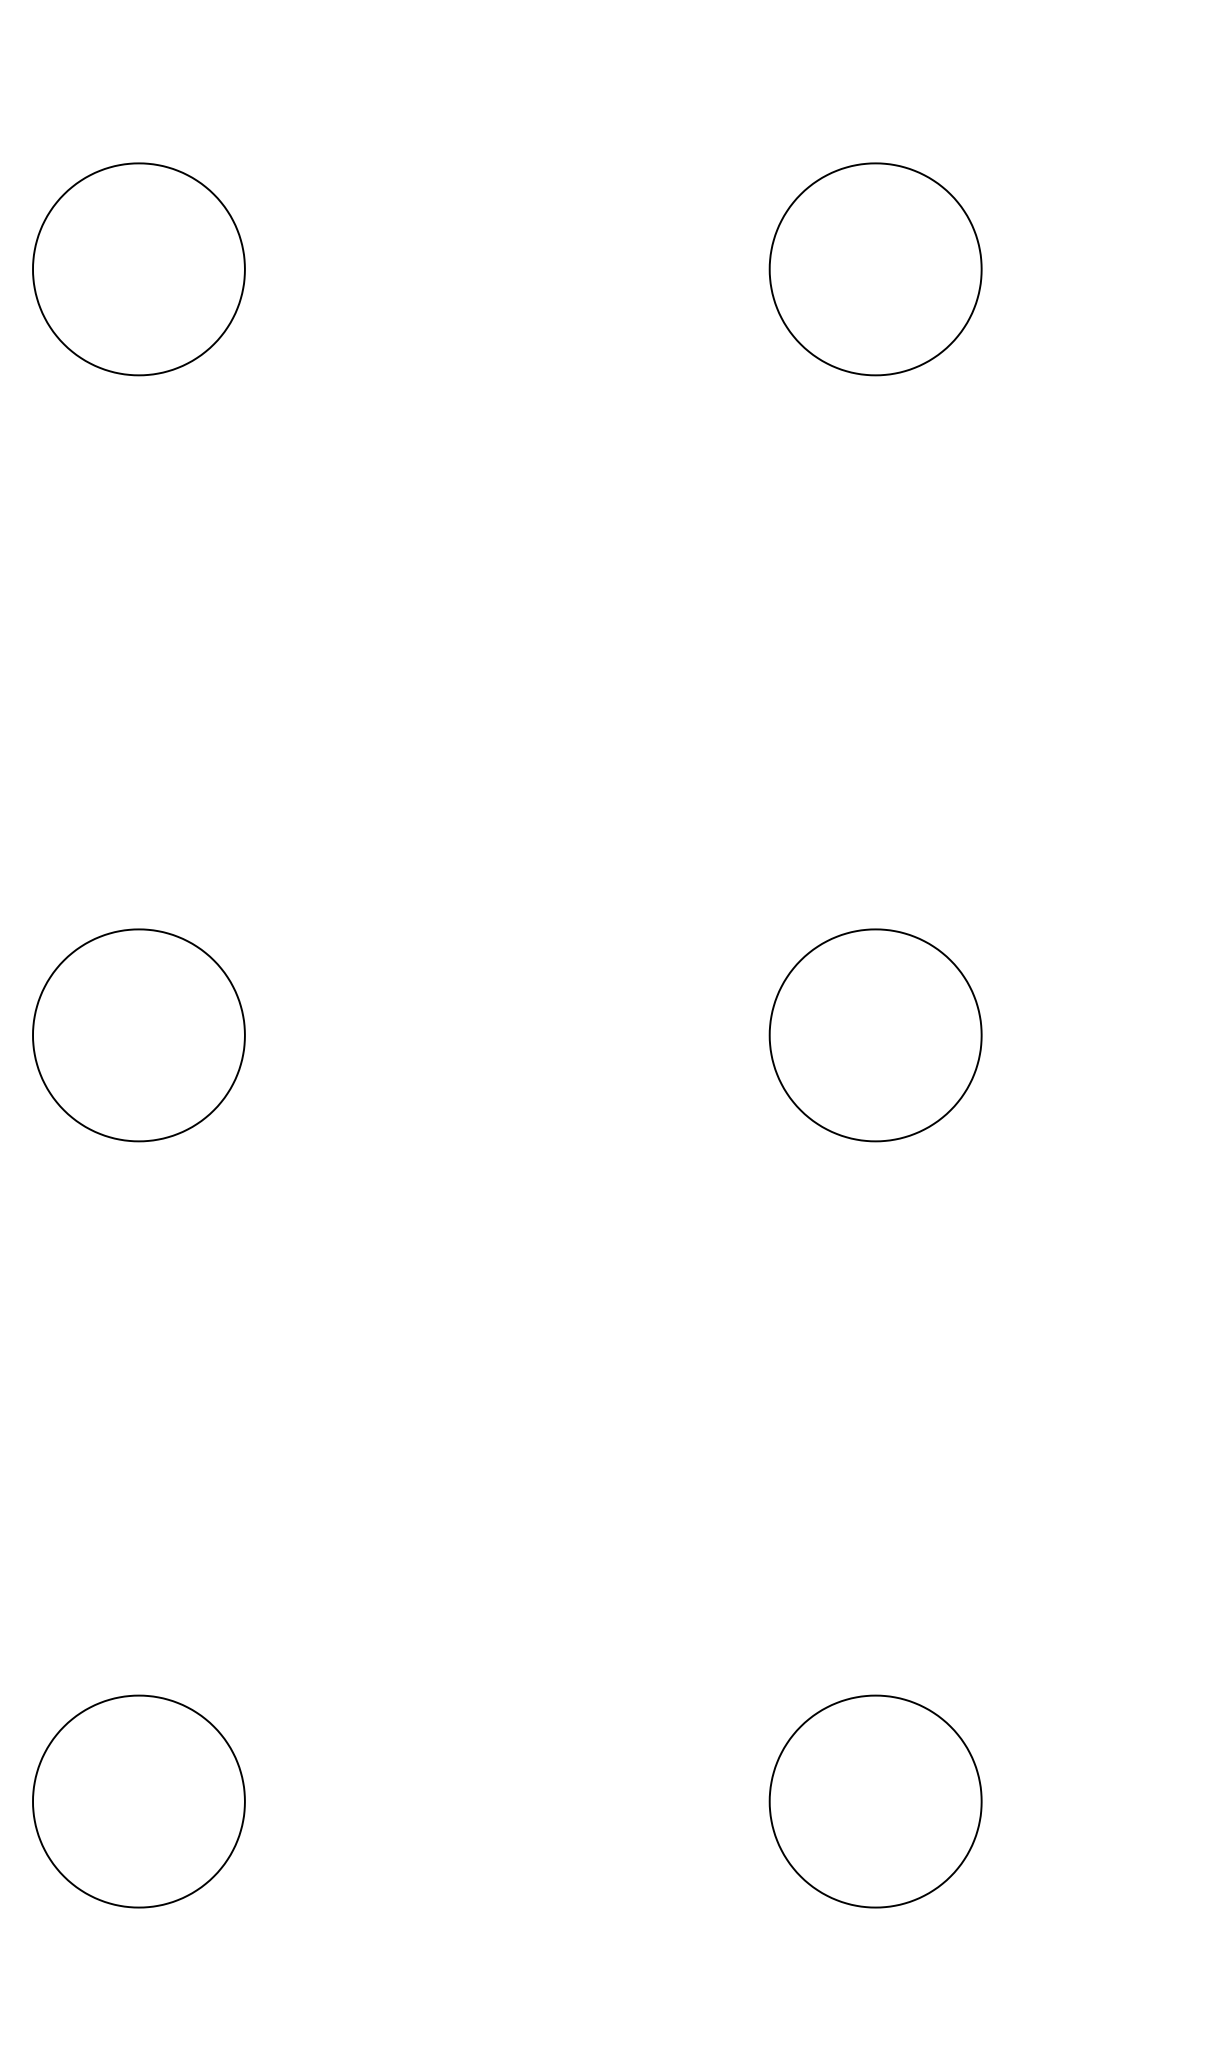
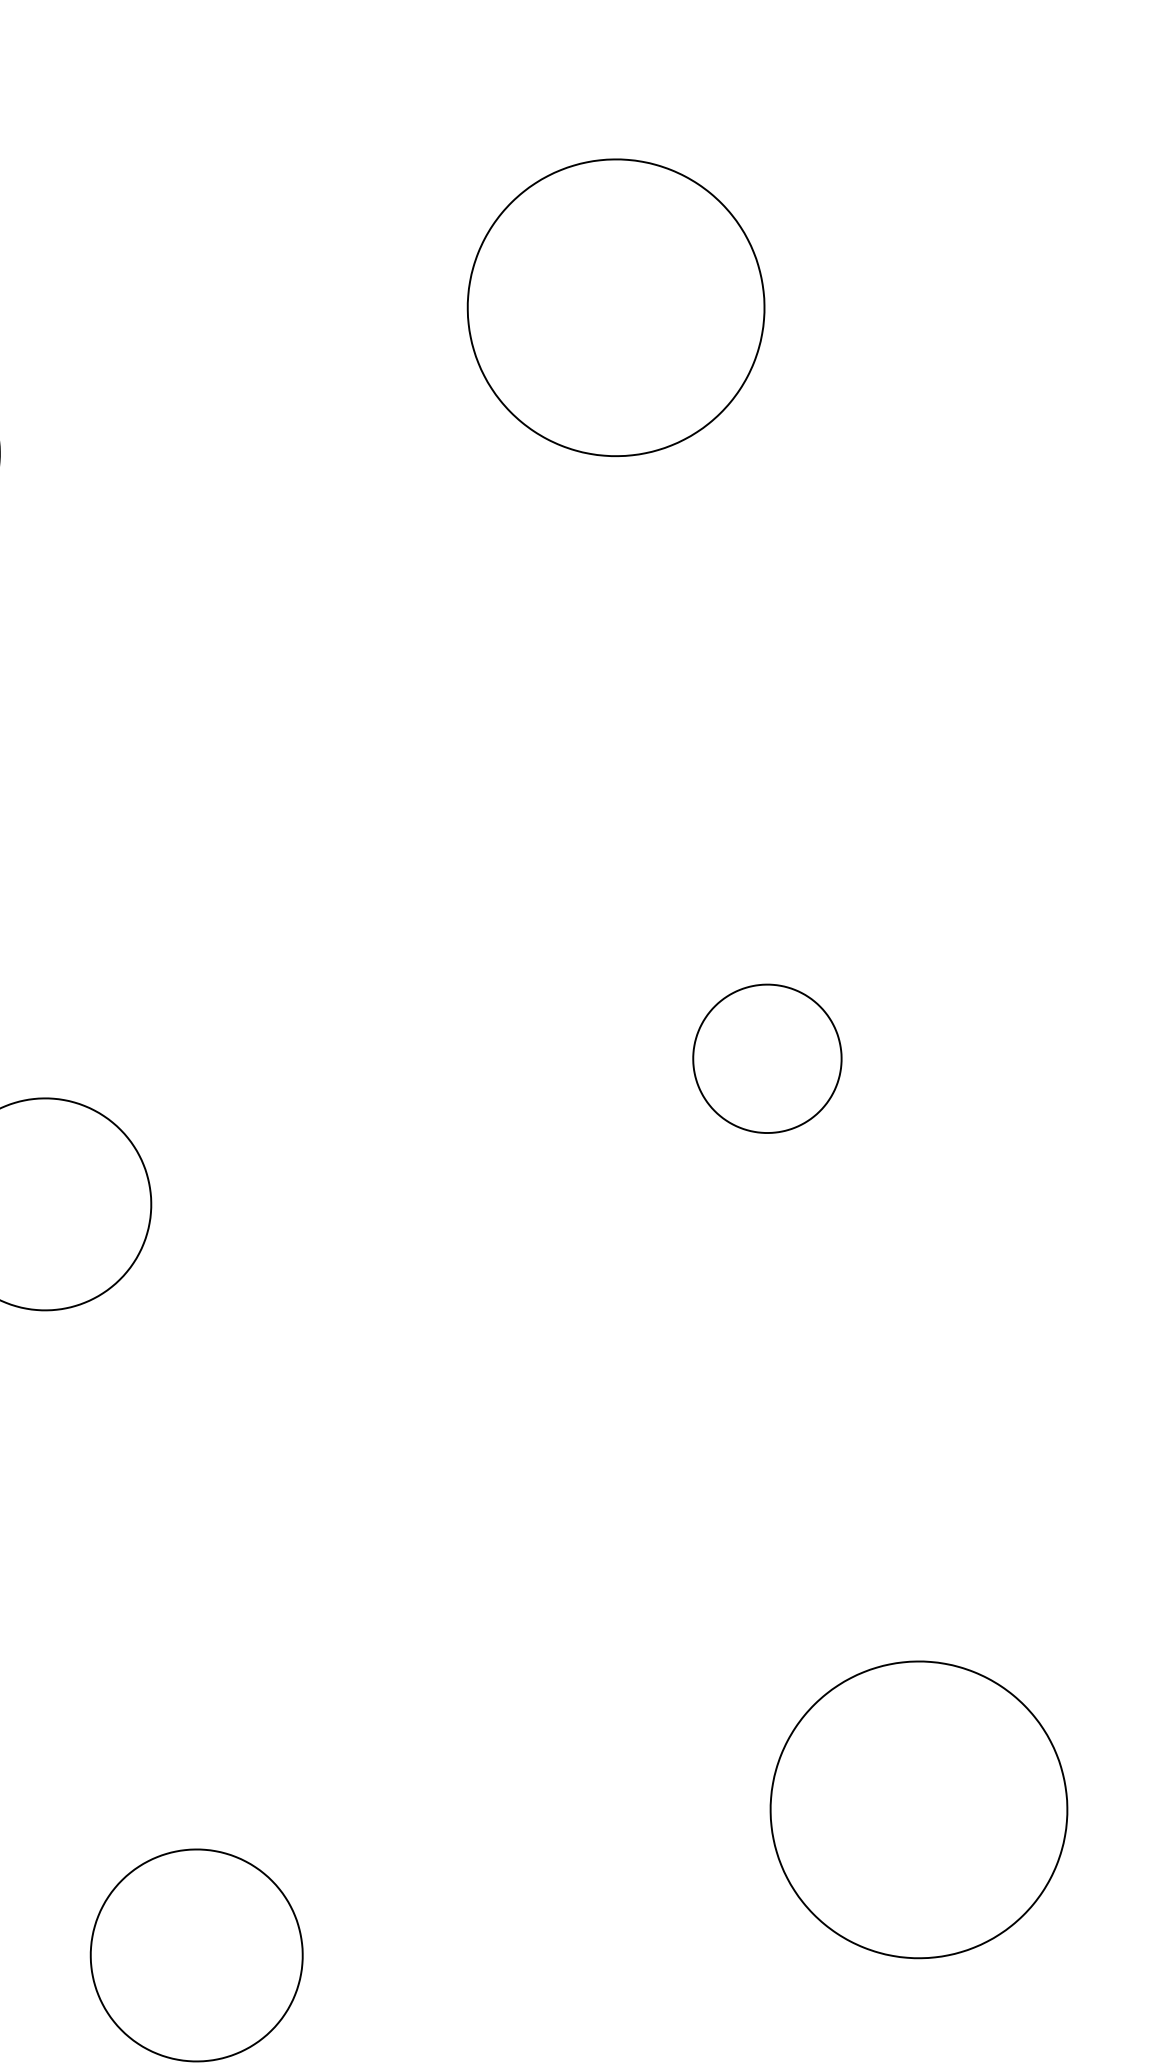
part: (875, 269) -> (615, 308), size x1.4
part: (875, 1035) -> (767, 1058), size x0.7
part: (875, 1801) -> (918, 1809), size x1.4

